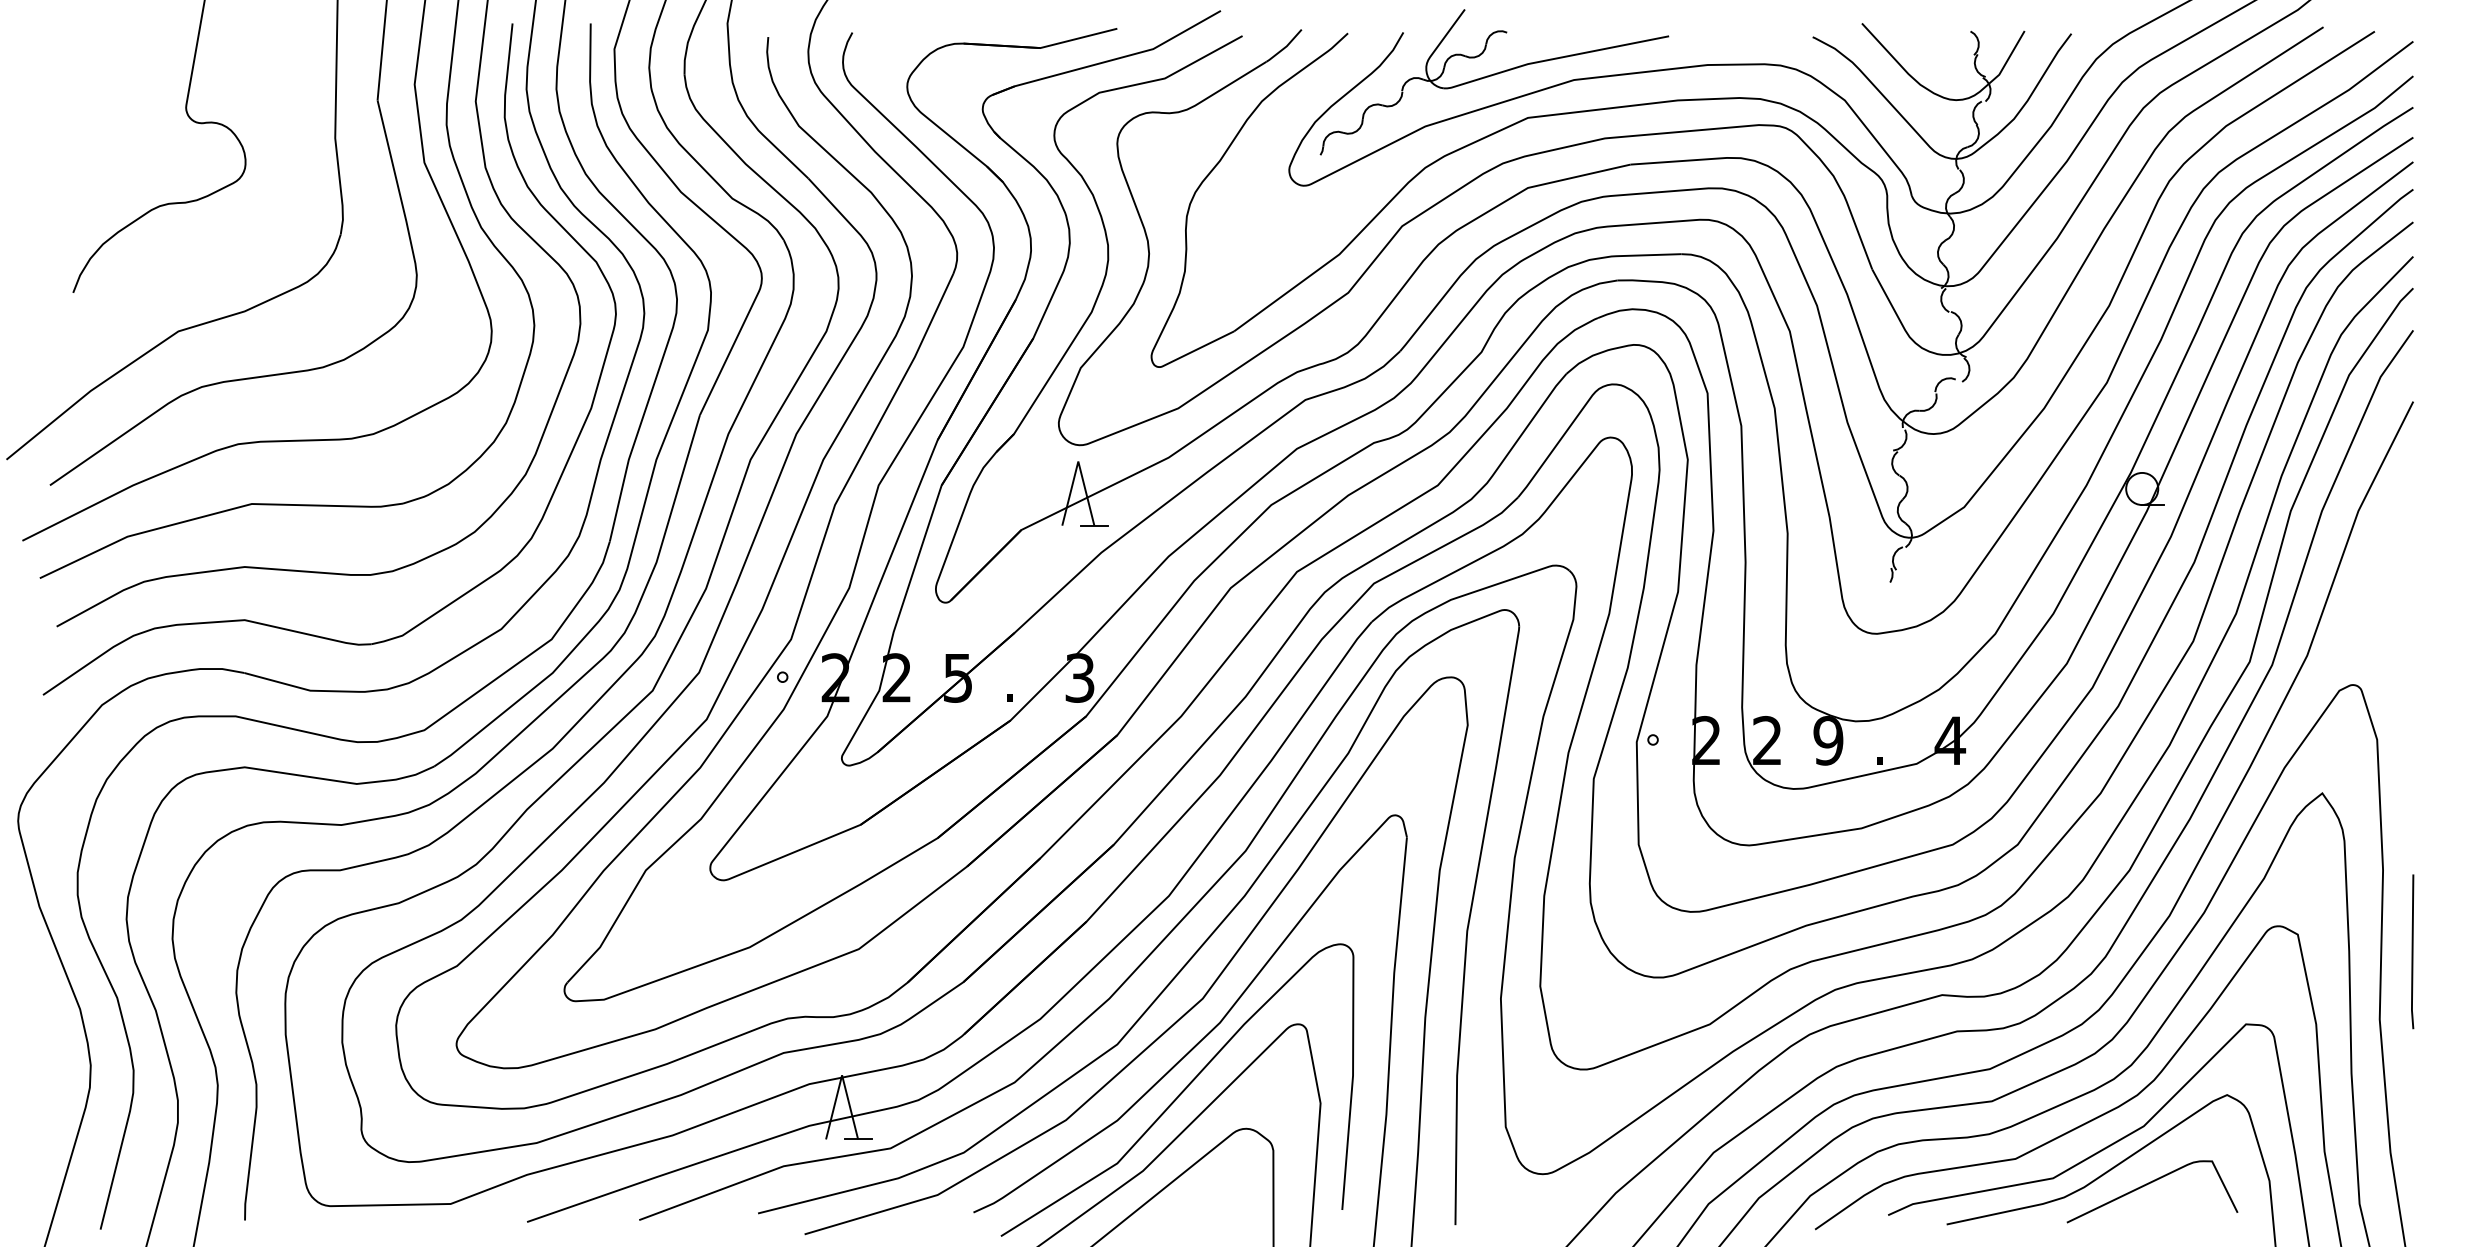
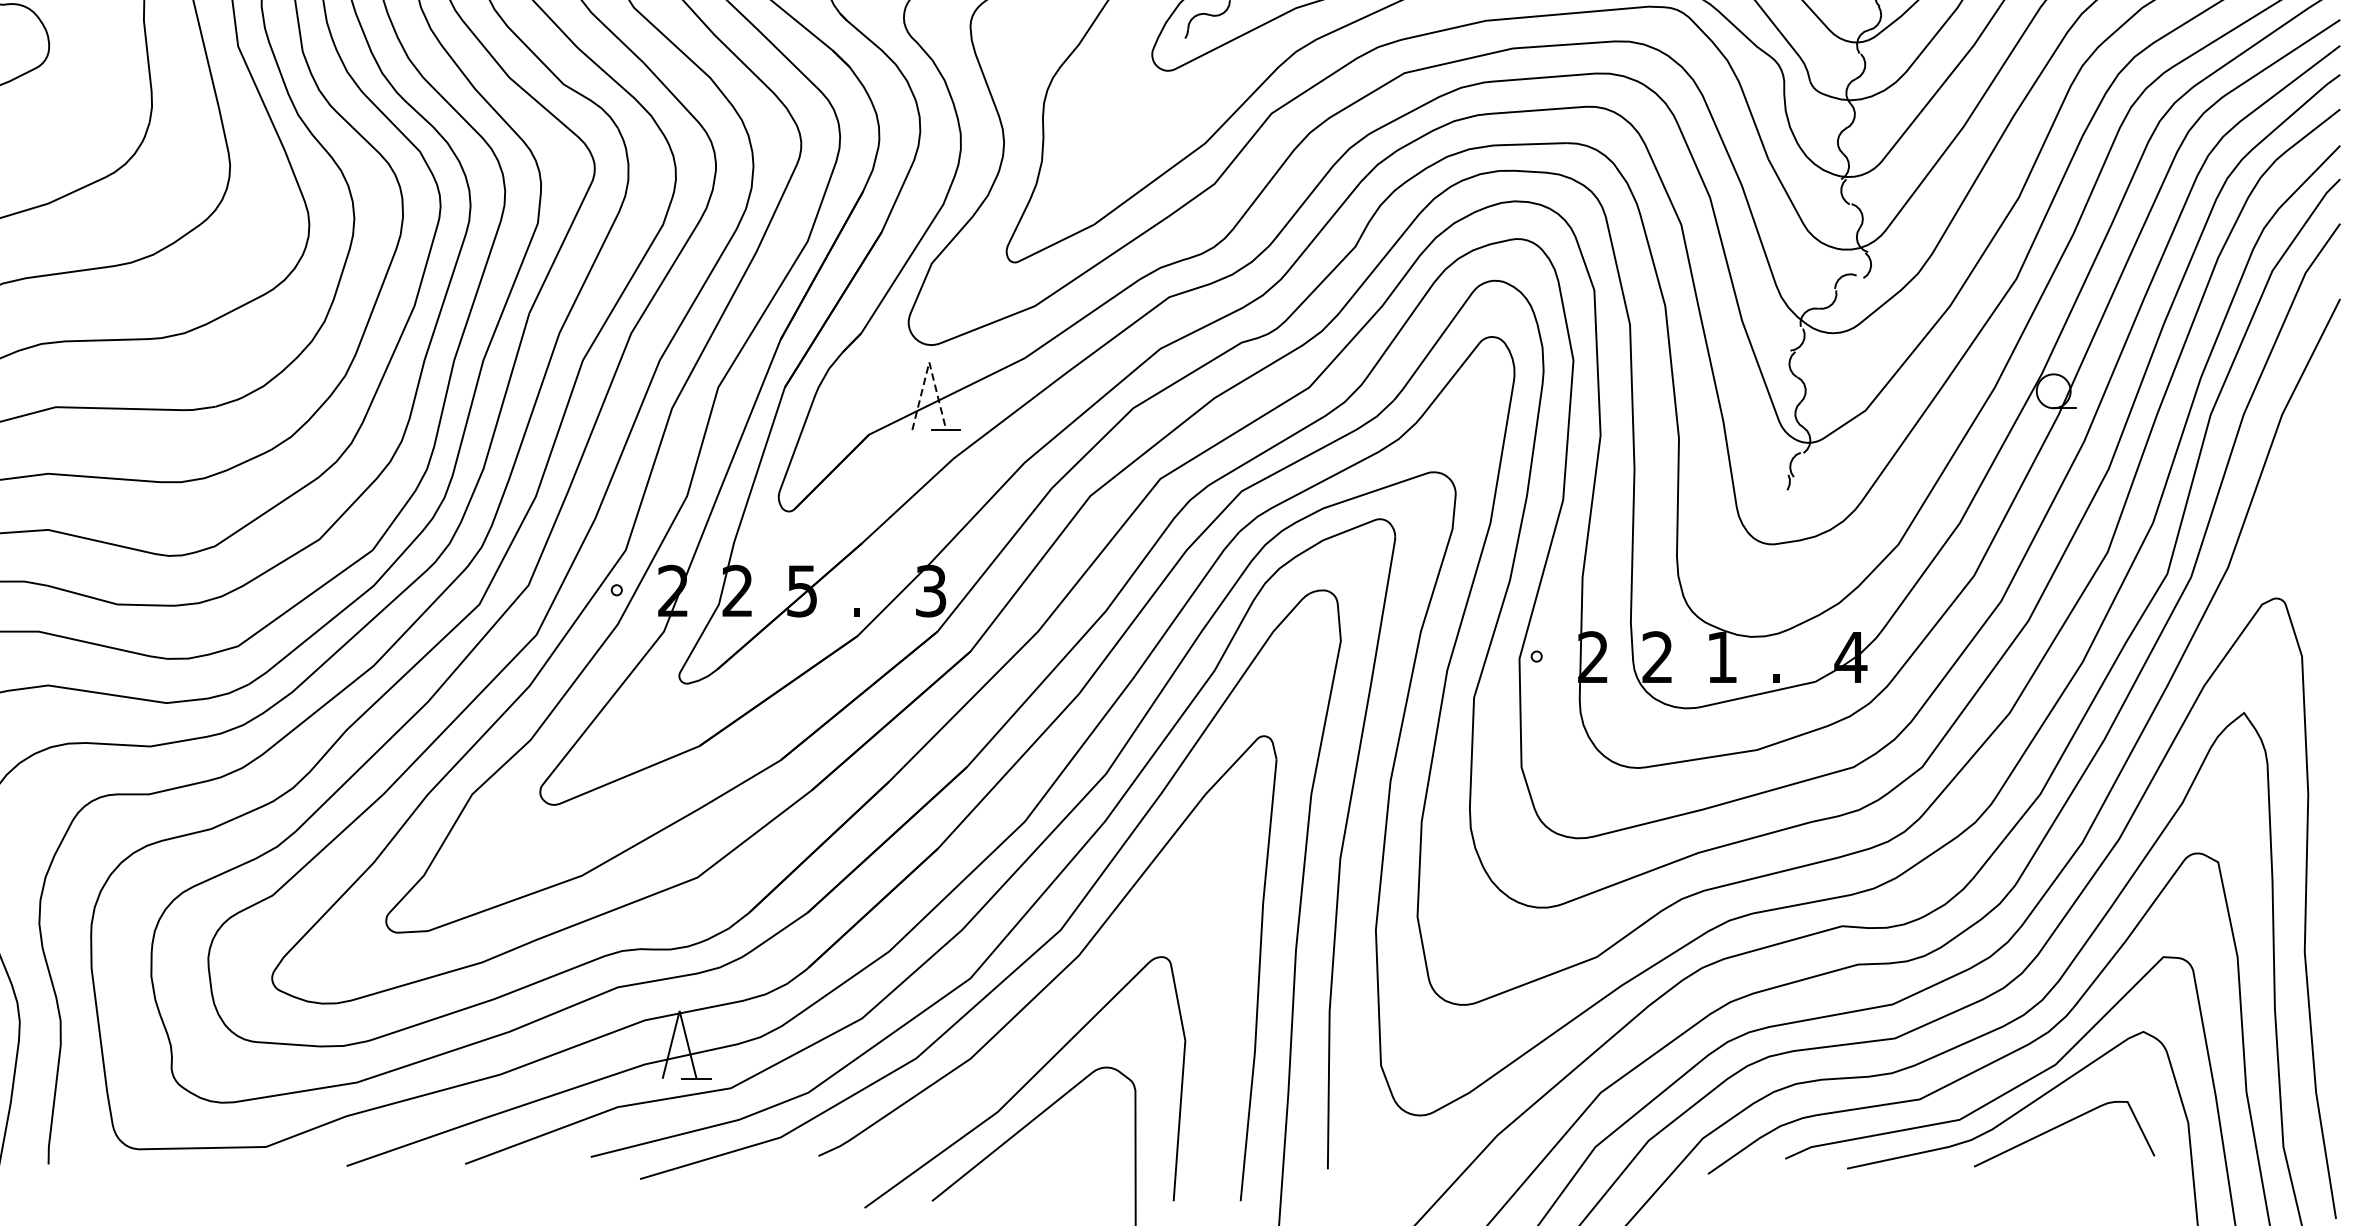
line: (1078, 461) -> (929, 362), solid -> dashed
text: (1828, 740) -> (1722, 657), 9 -> 1
line: (2412, 951) -> (2339, 880), removed
curve: (1180, 1092) -> (1037, 1029), removed

